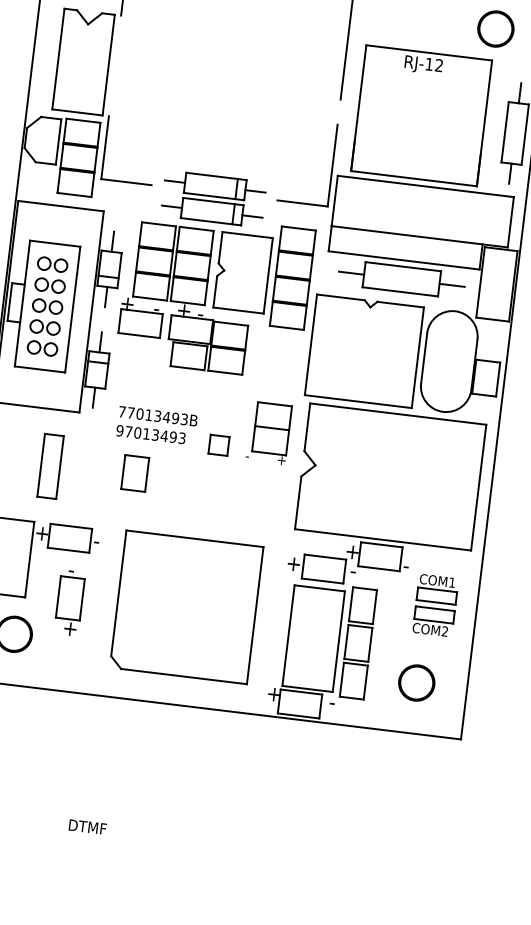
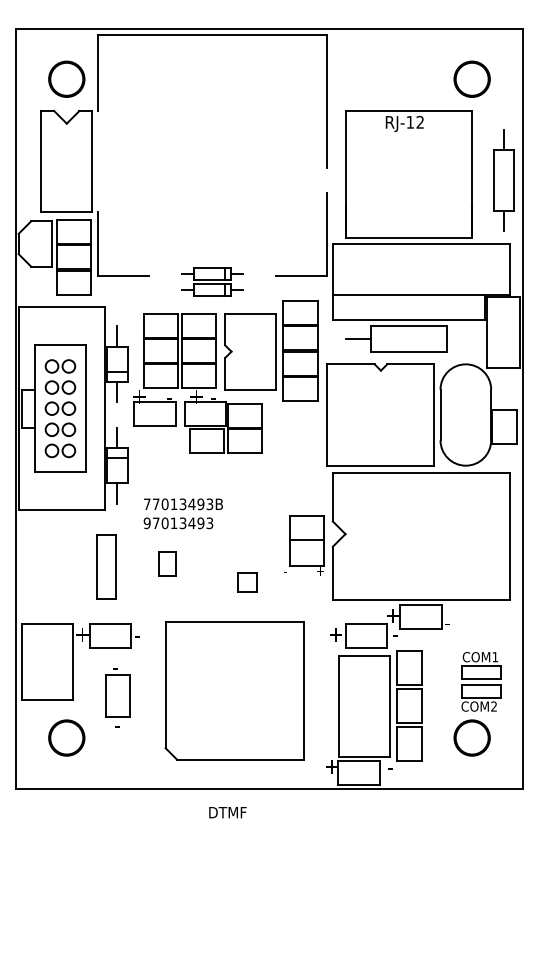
part: (213, 198) -> (212, 281), size x0.6
line: (452, 285) -> (459, 339), removed
part: (269, 432) -> (304, 545), moved
part: (219, 445) -> (247, 582), moved
part: (50, 465) -> (106, 566), moved
part: (135, 473) -> (167, 563), size x0.7
part: (435, 605) -> (481, 681), moved
text: (70, 628) -> (121, 725), + -> -
text: (87, 826) -> (227, 812), moved

